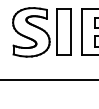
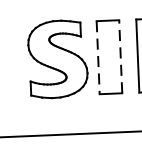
line: (71, 31) -> (121, 55), solid -> dashed
line: (56, 32) -> (97, 57), solid -> dashed

